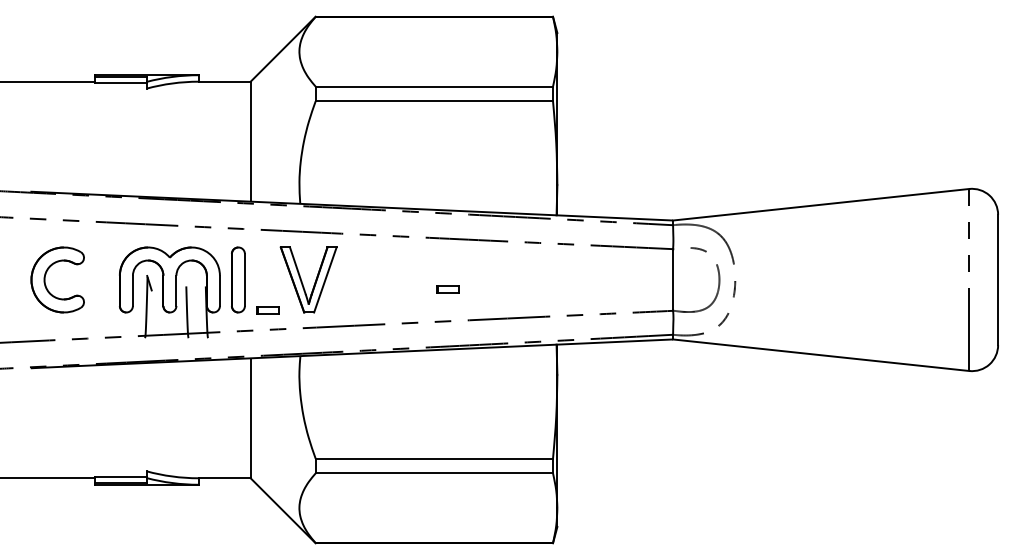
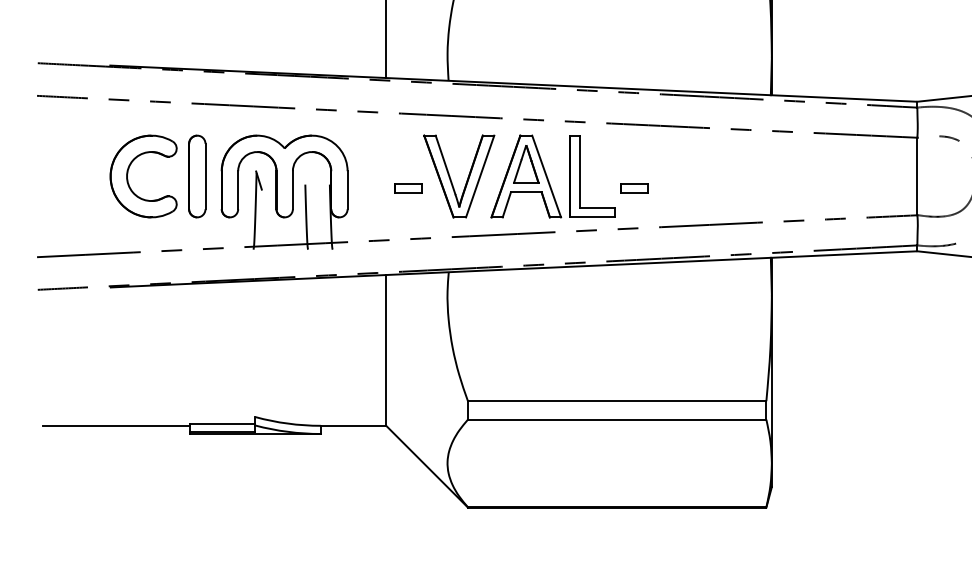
part: (238, 279) -> (197, 175), moved
part: (383, 279) -> (553, 175), added
part: (267, 310) -> (407, 188), moved

